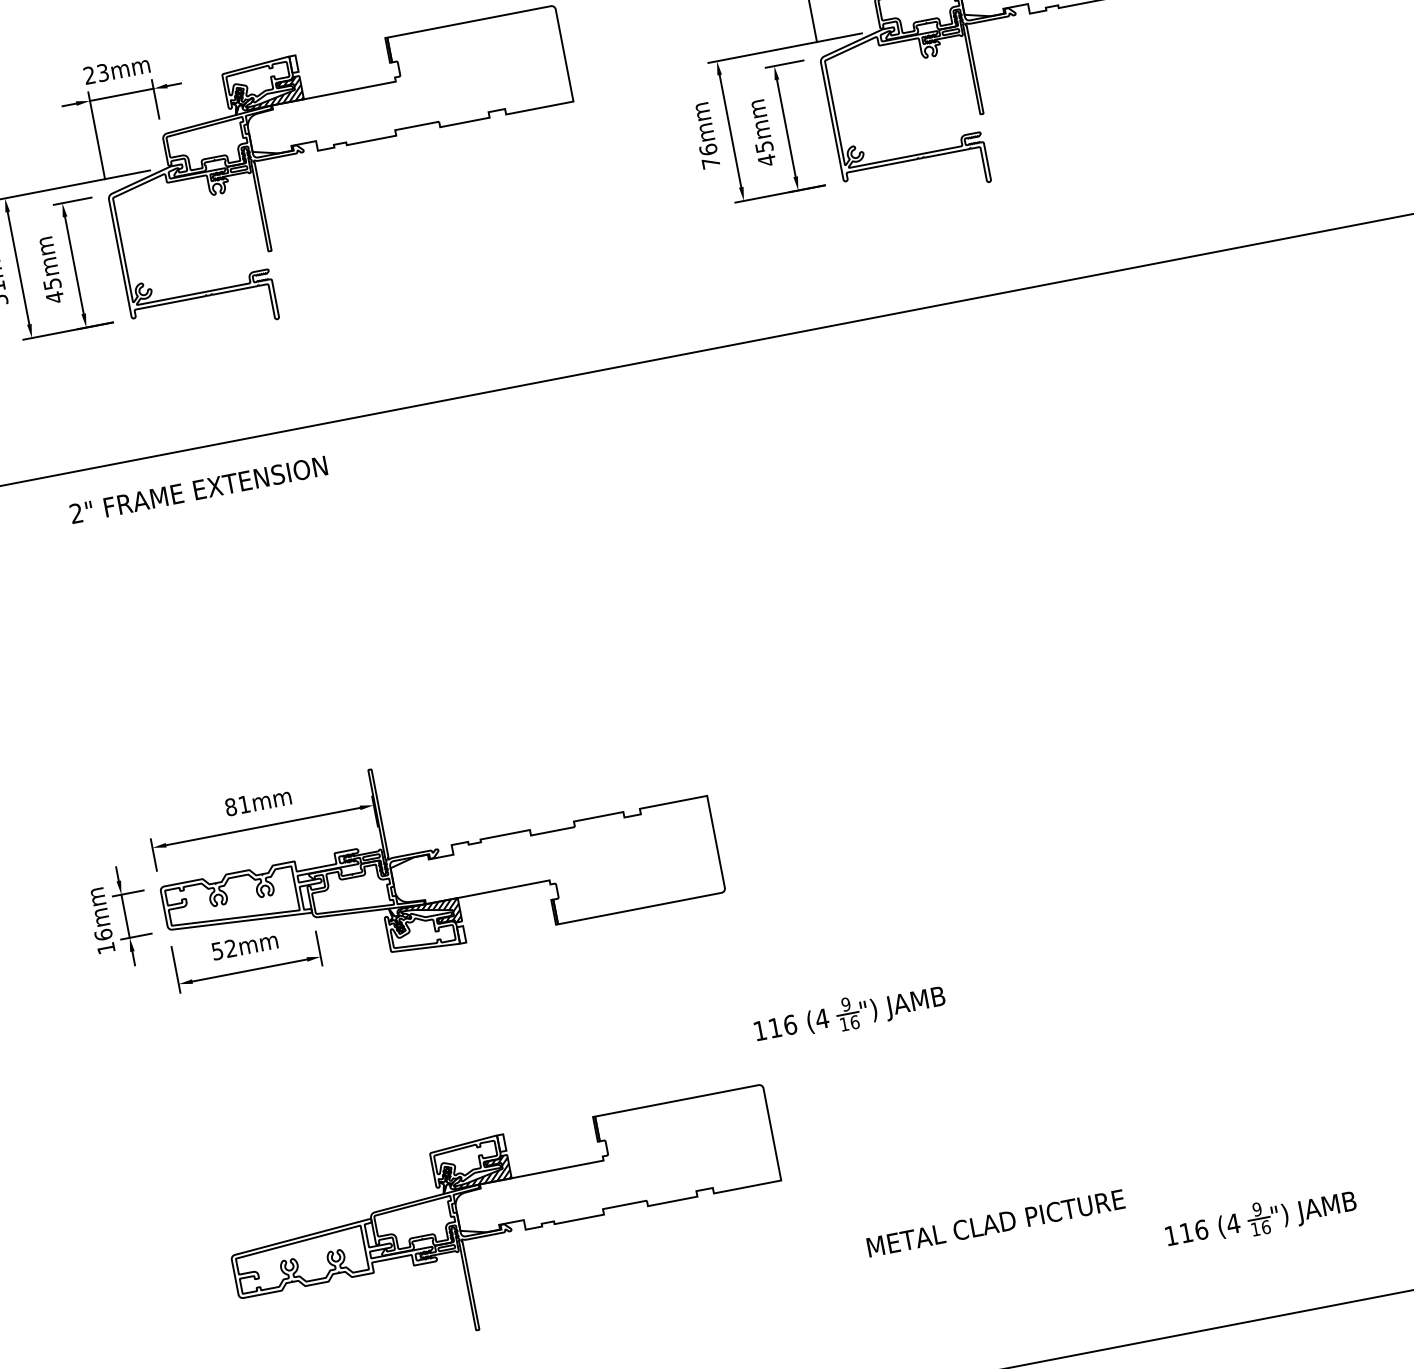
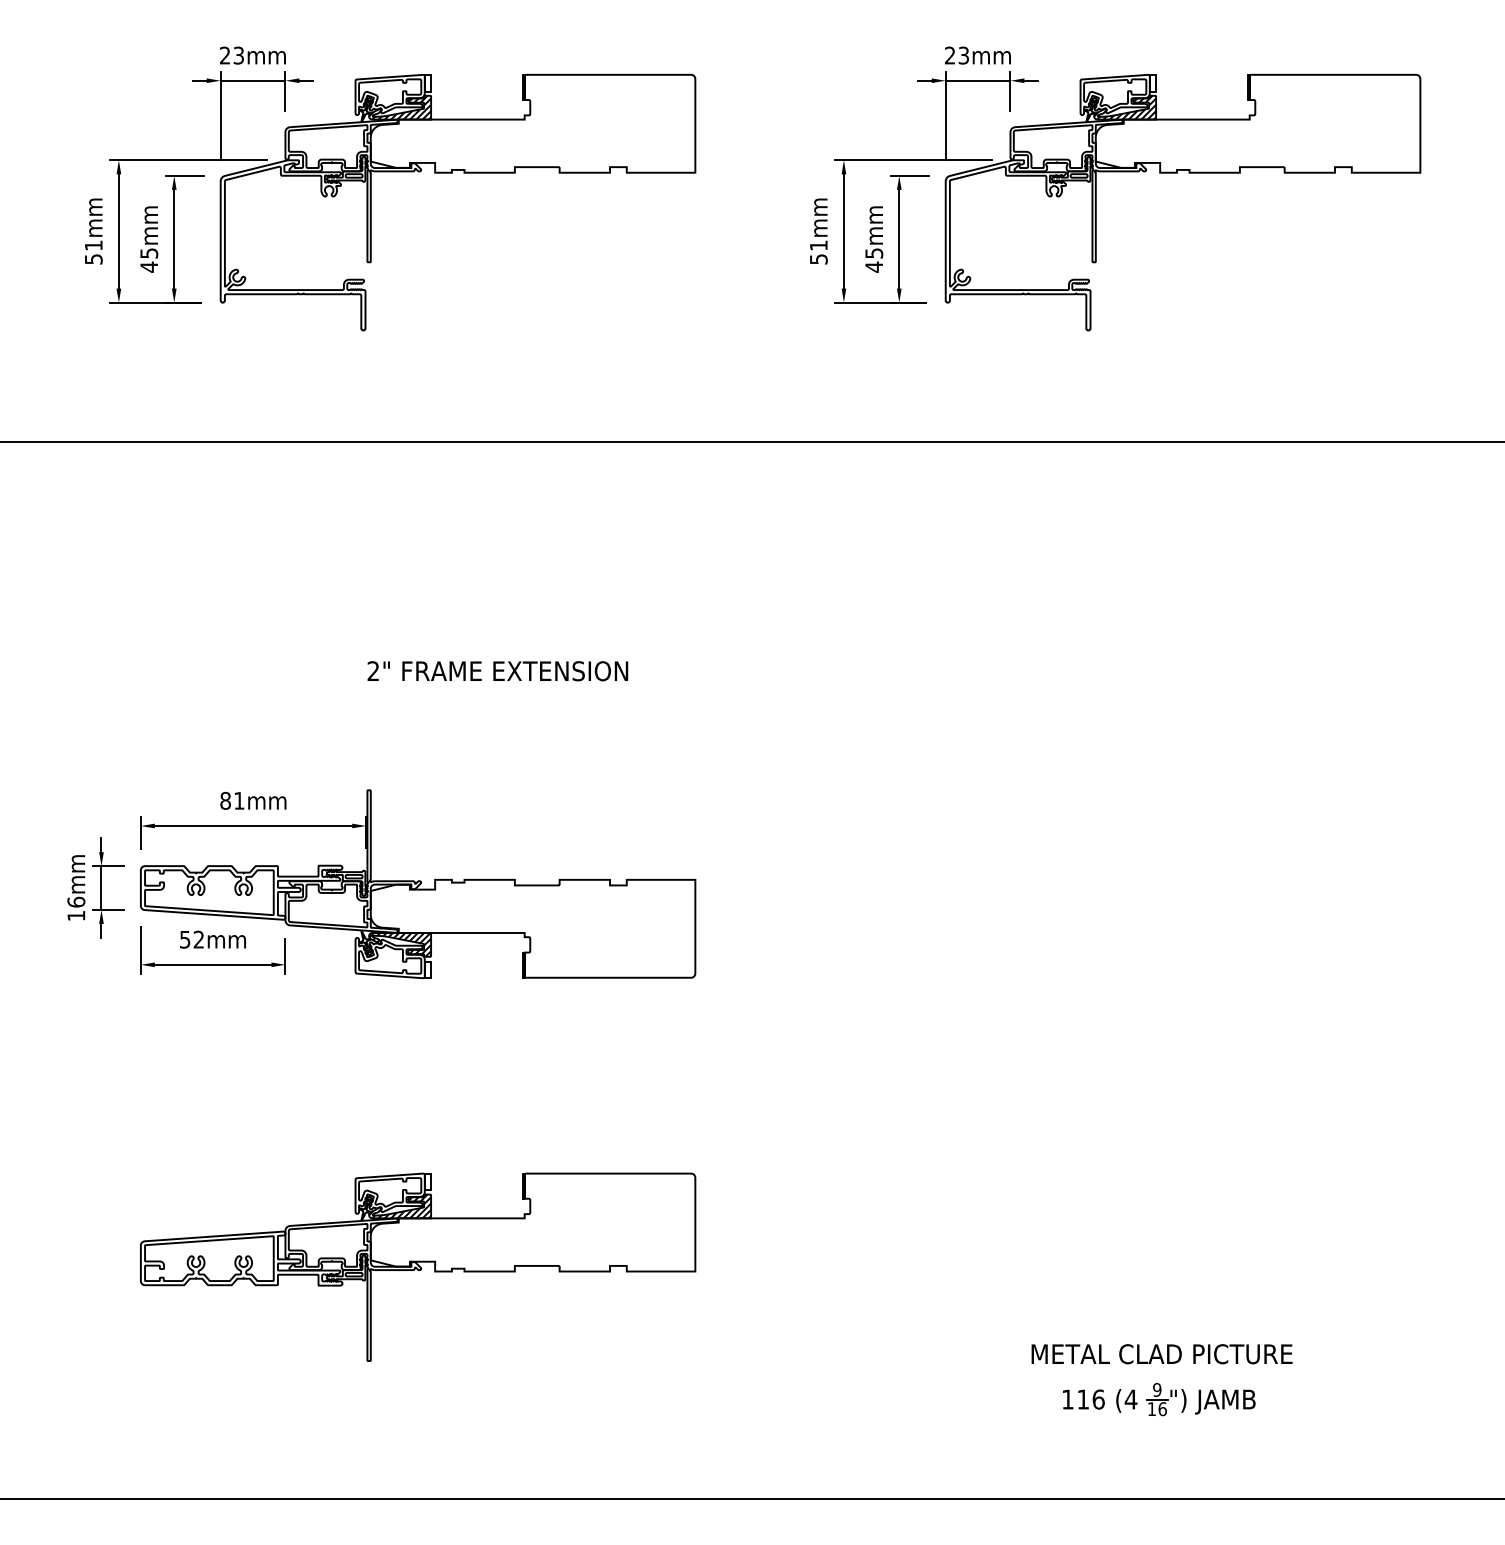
text: (709, 156) -> (818, 252), 76mm -> 51mm
text: (198, 490) -> (497, 671), moved
part: (850, 1013) -> (794, 1120), removed
text: (995, 1223) -> (1161, 1354), moved

